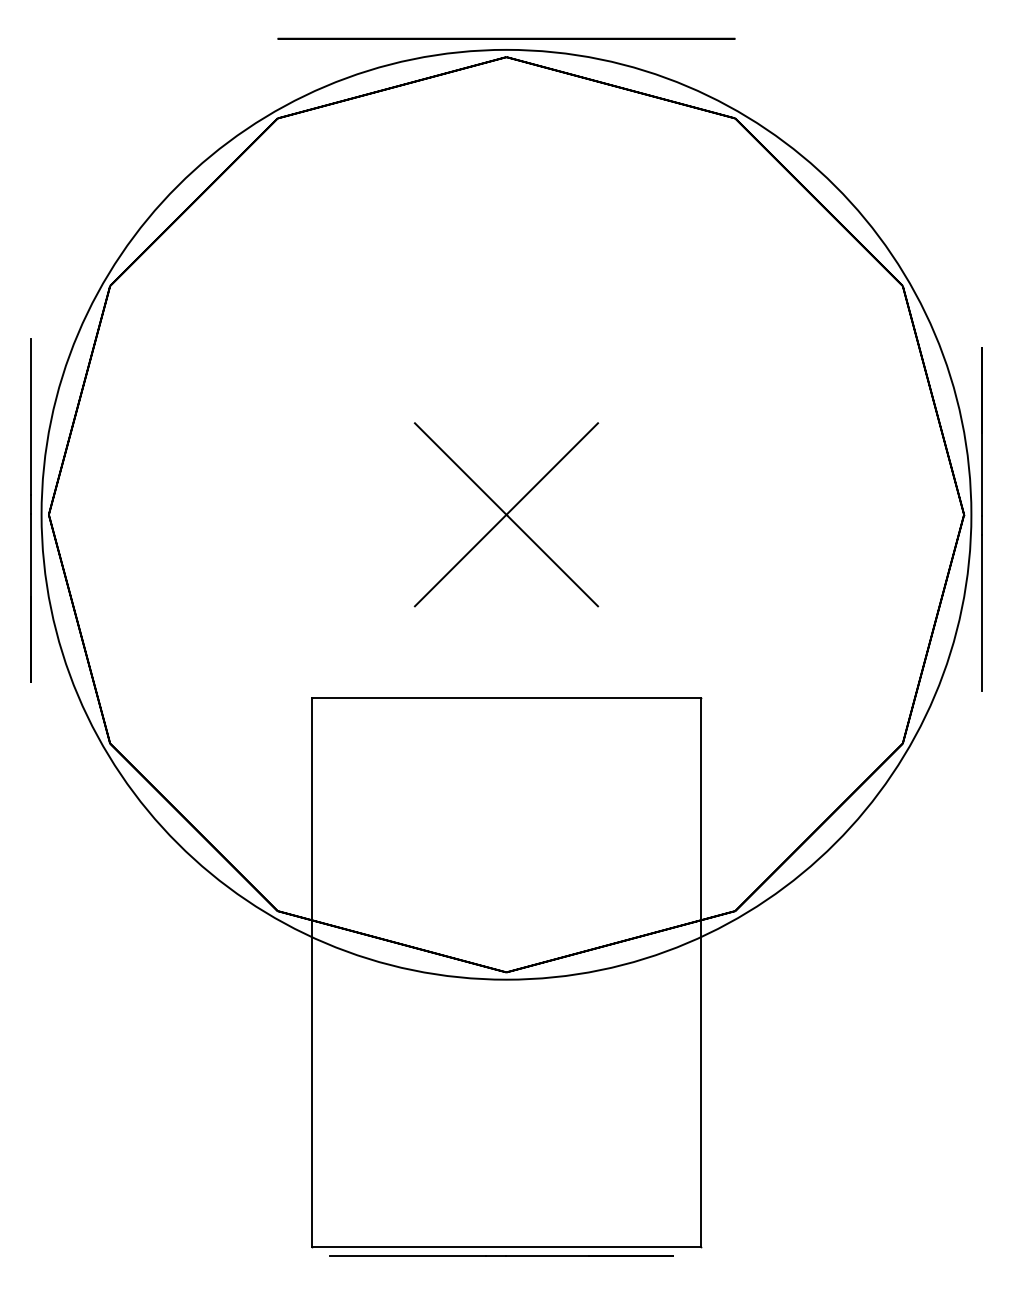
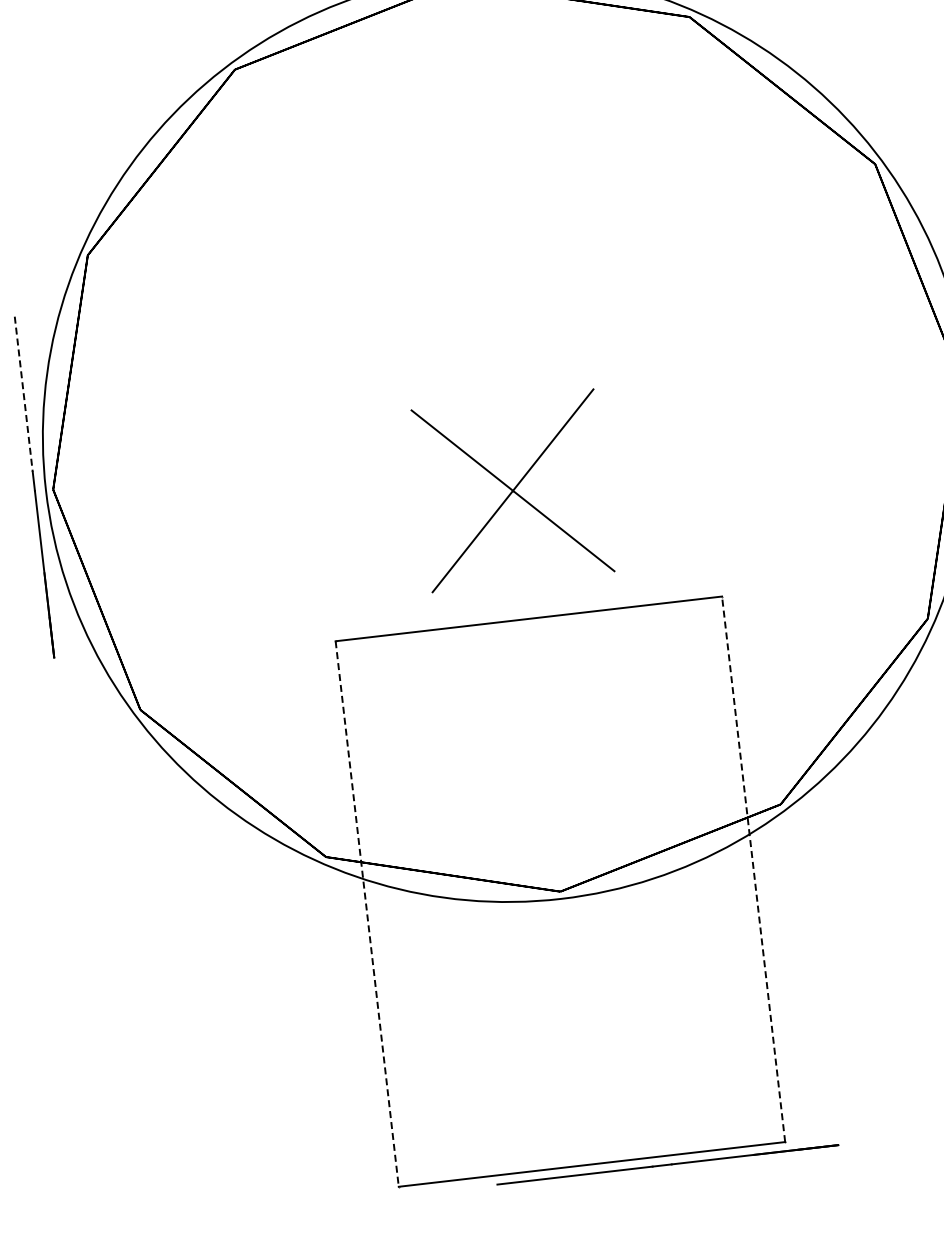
line: (30, 417) -> (23, 395), solid -> dashed
part: (506, 514) -> (513, 490), moved
line: (312, 972) -> (367, 914), solid -> dashed
line: (700, 972) -> (753, 869), solid -> dashed
line: (501, 1255) -> (667, 1164), moved

